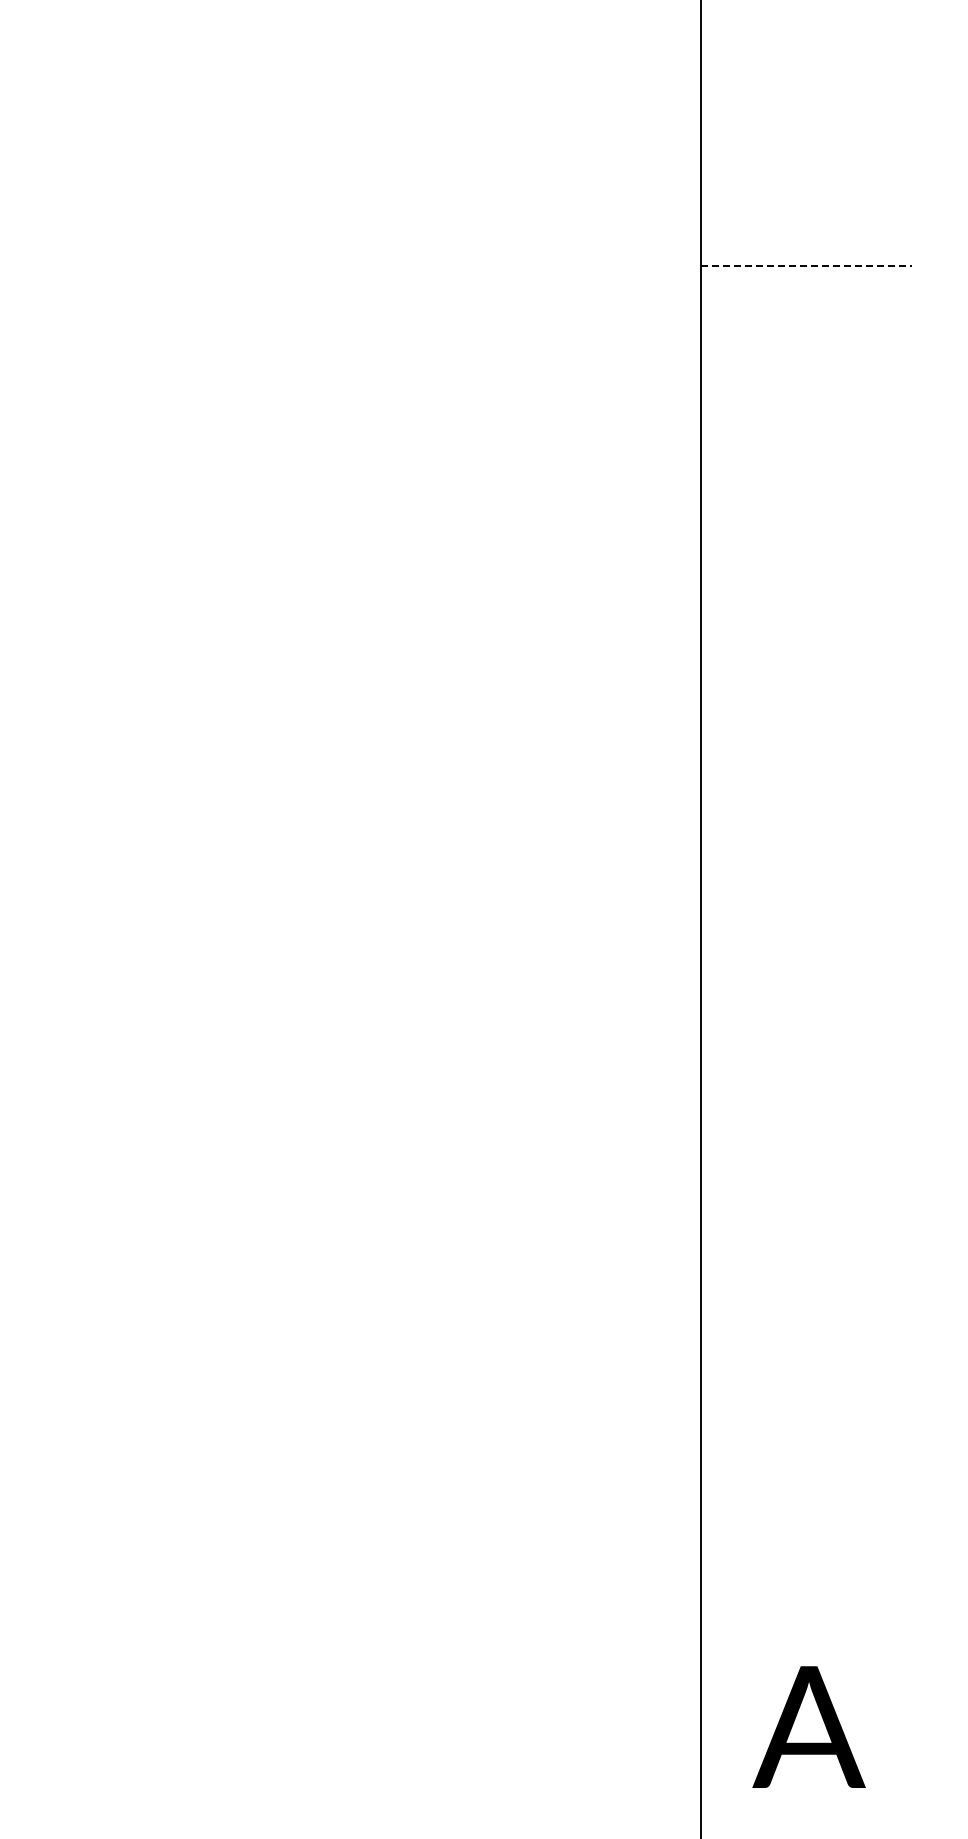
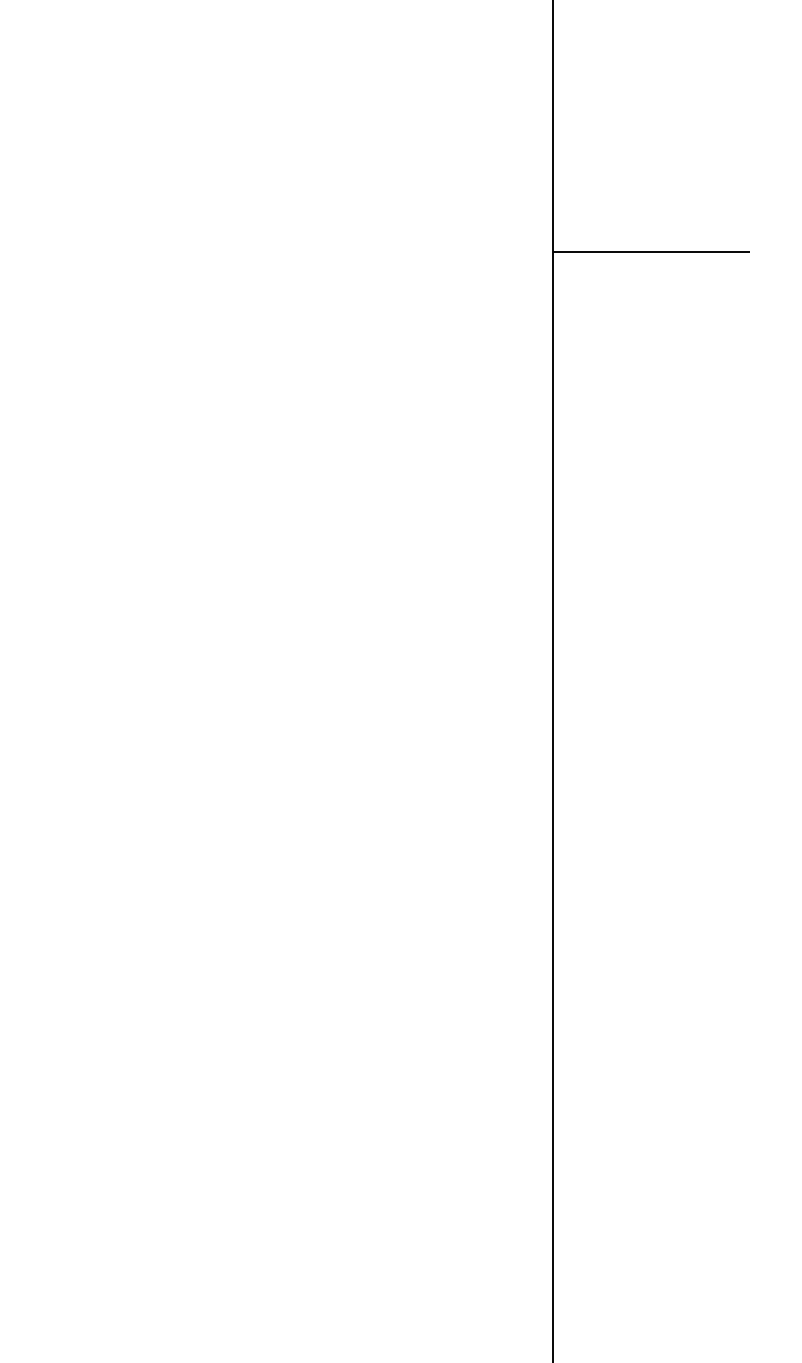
line: (806, 265) -> (651, 251), dashed -> solid

